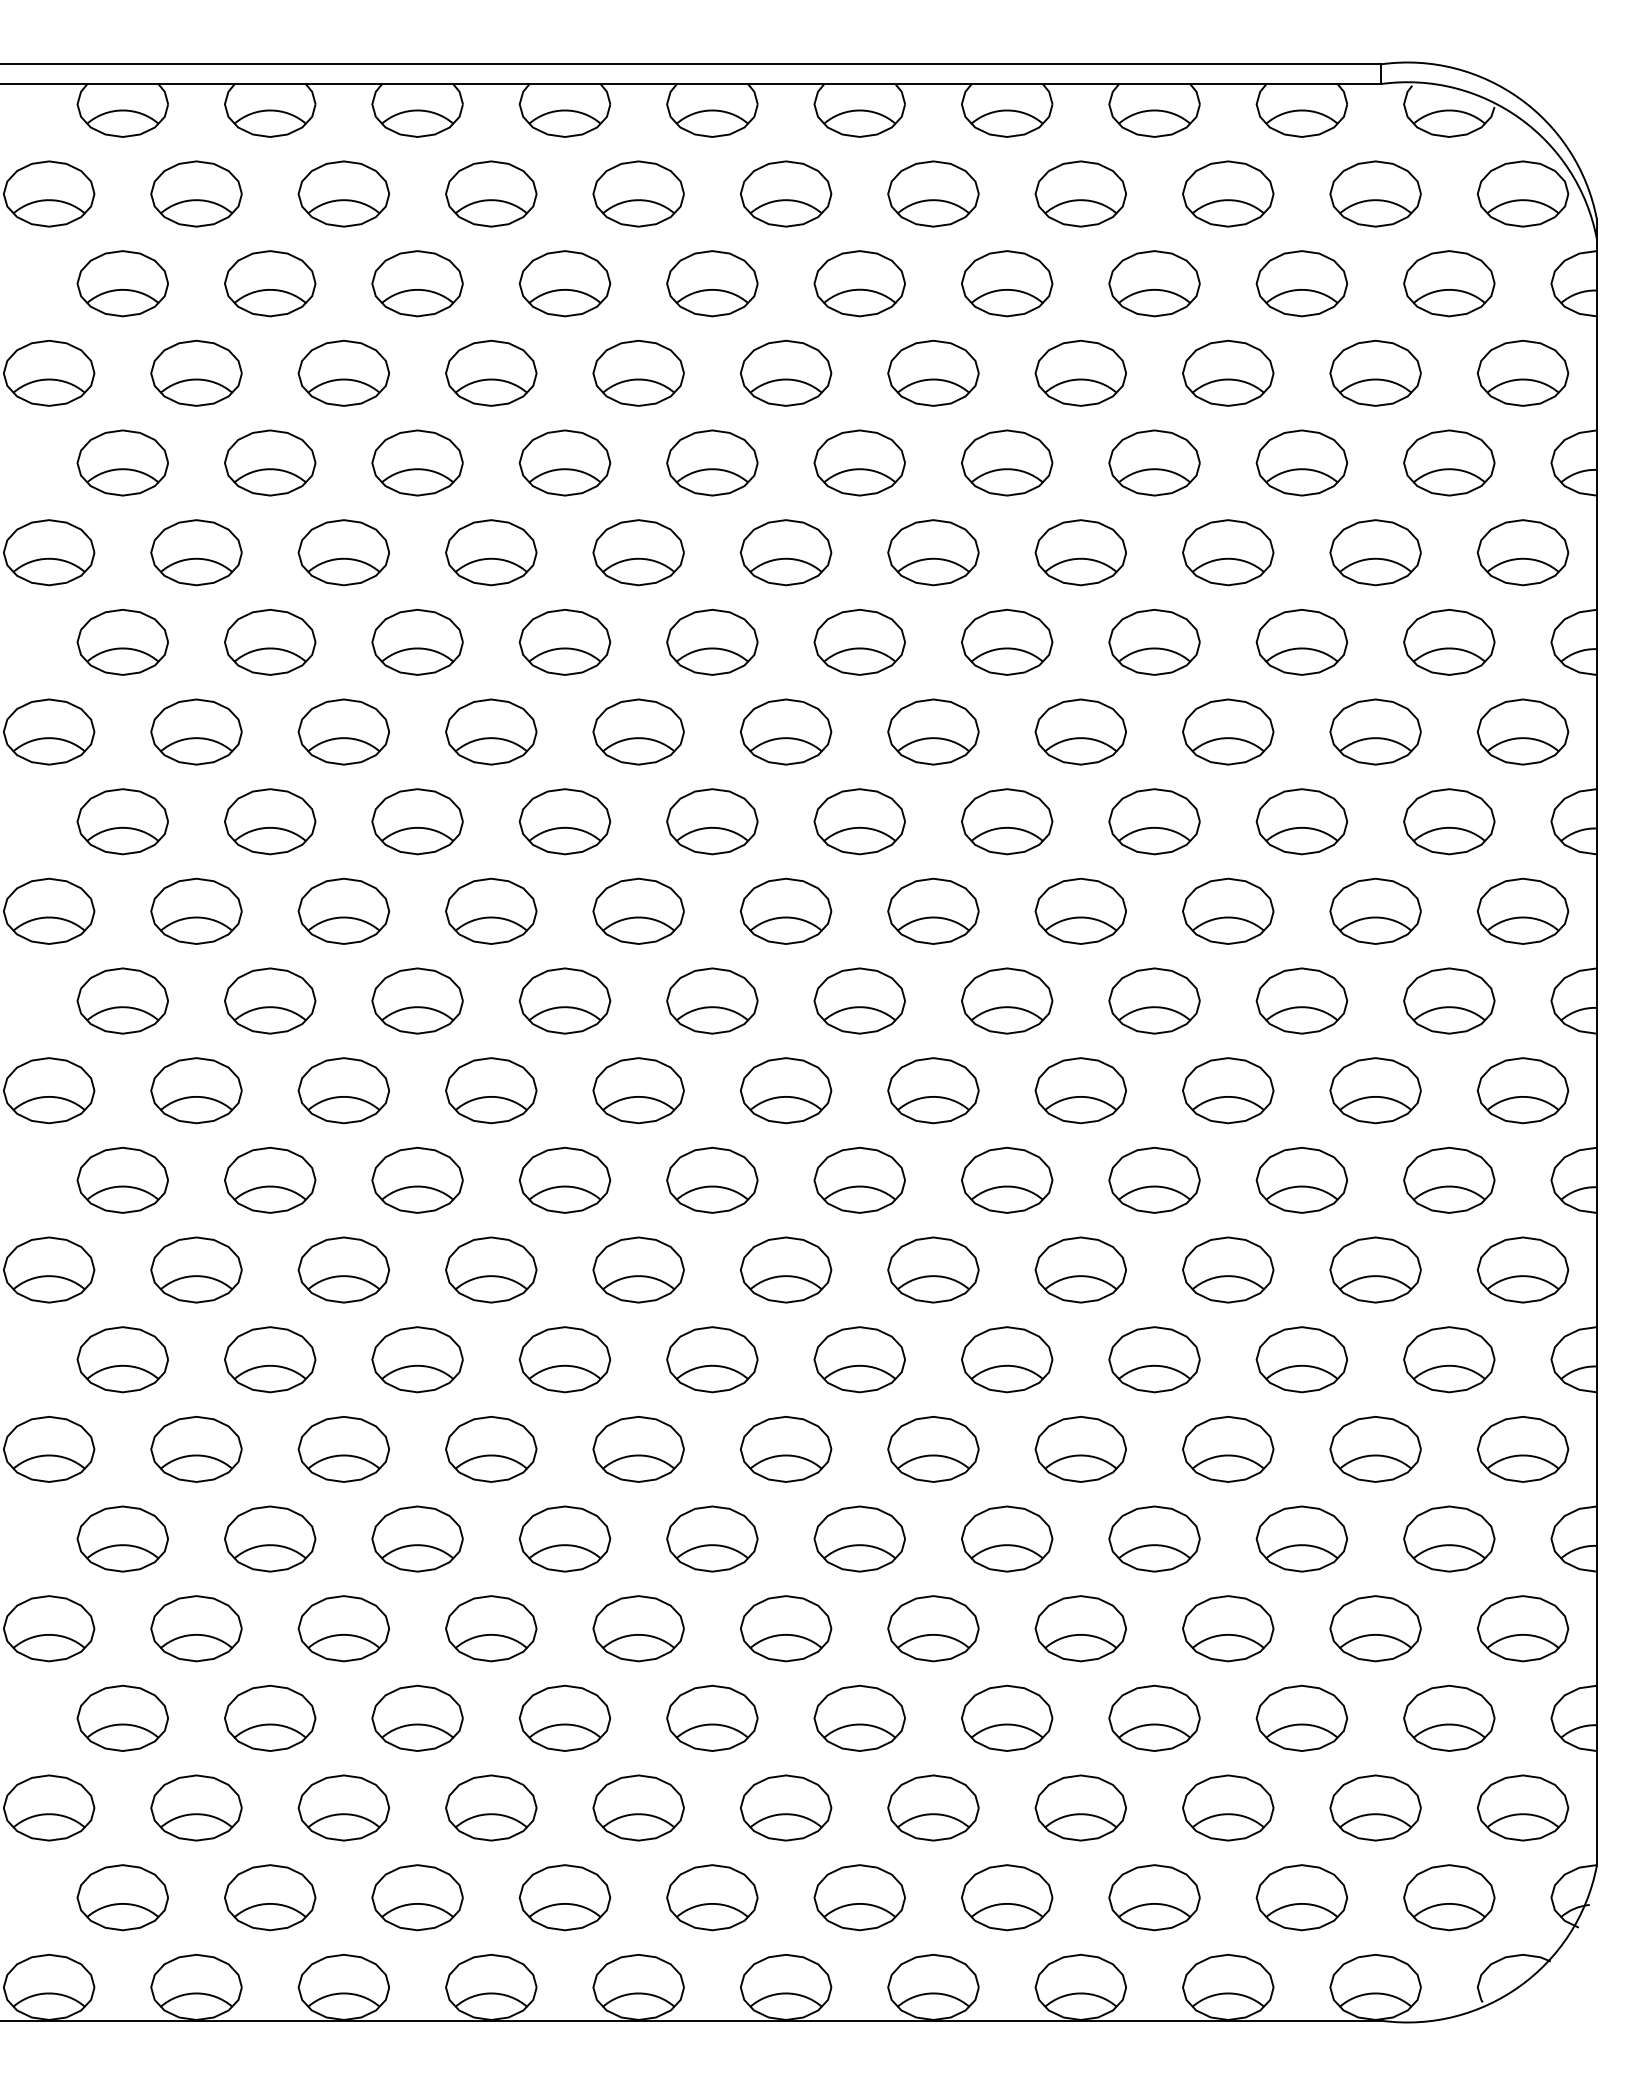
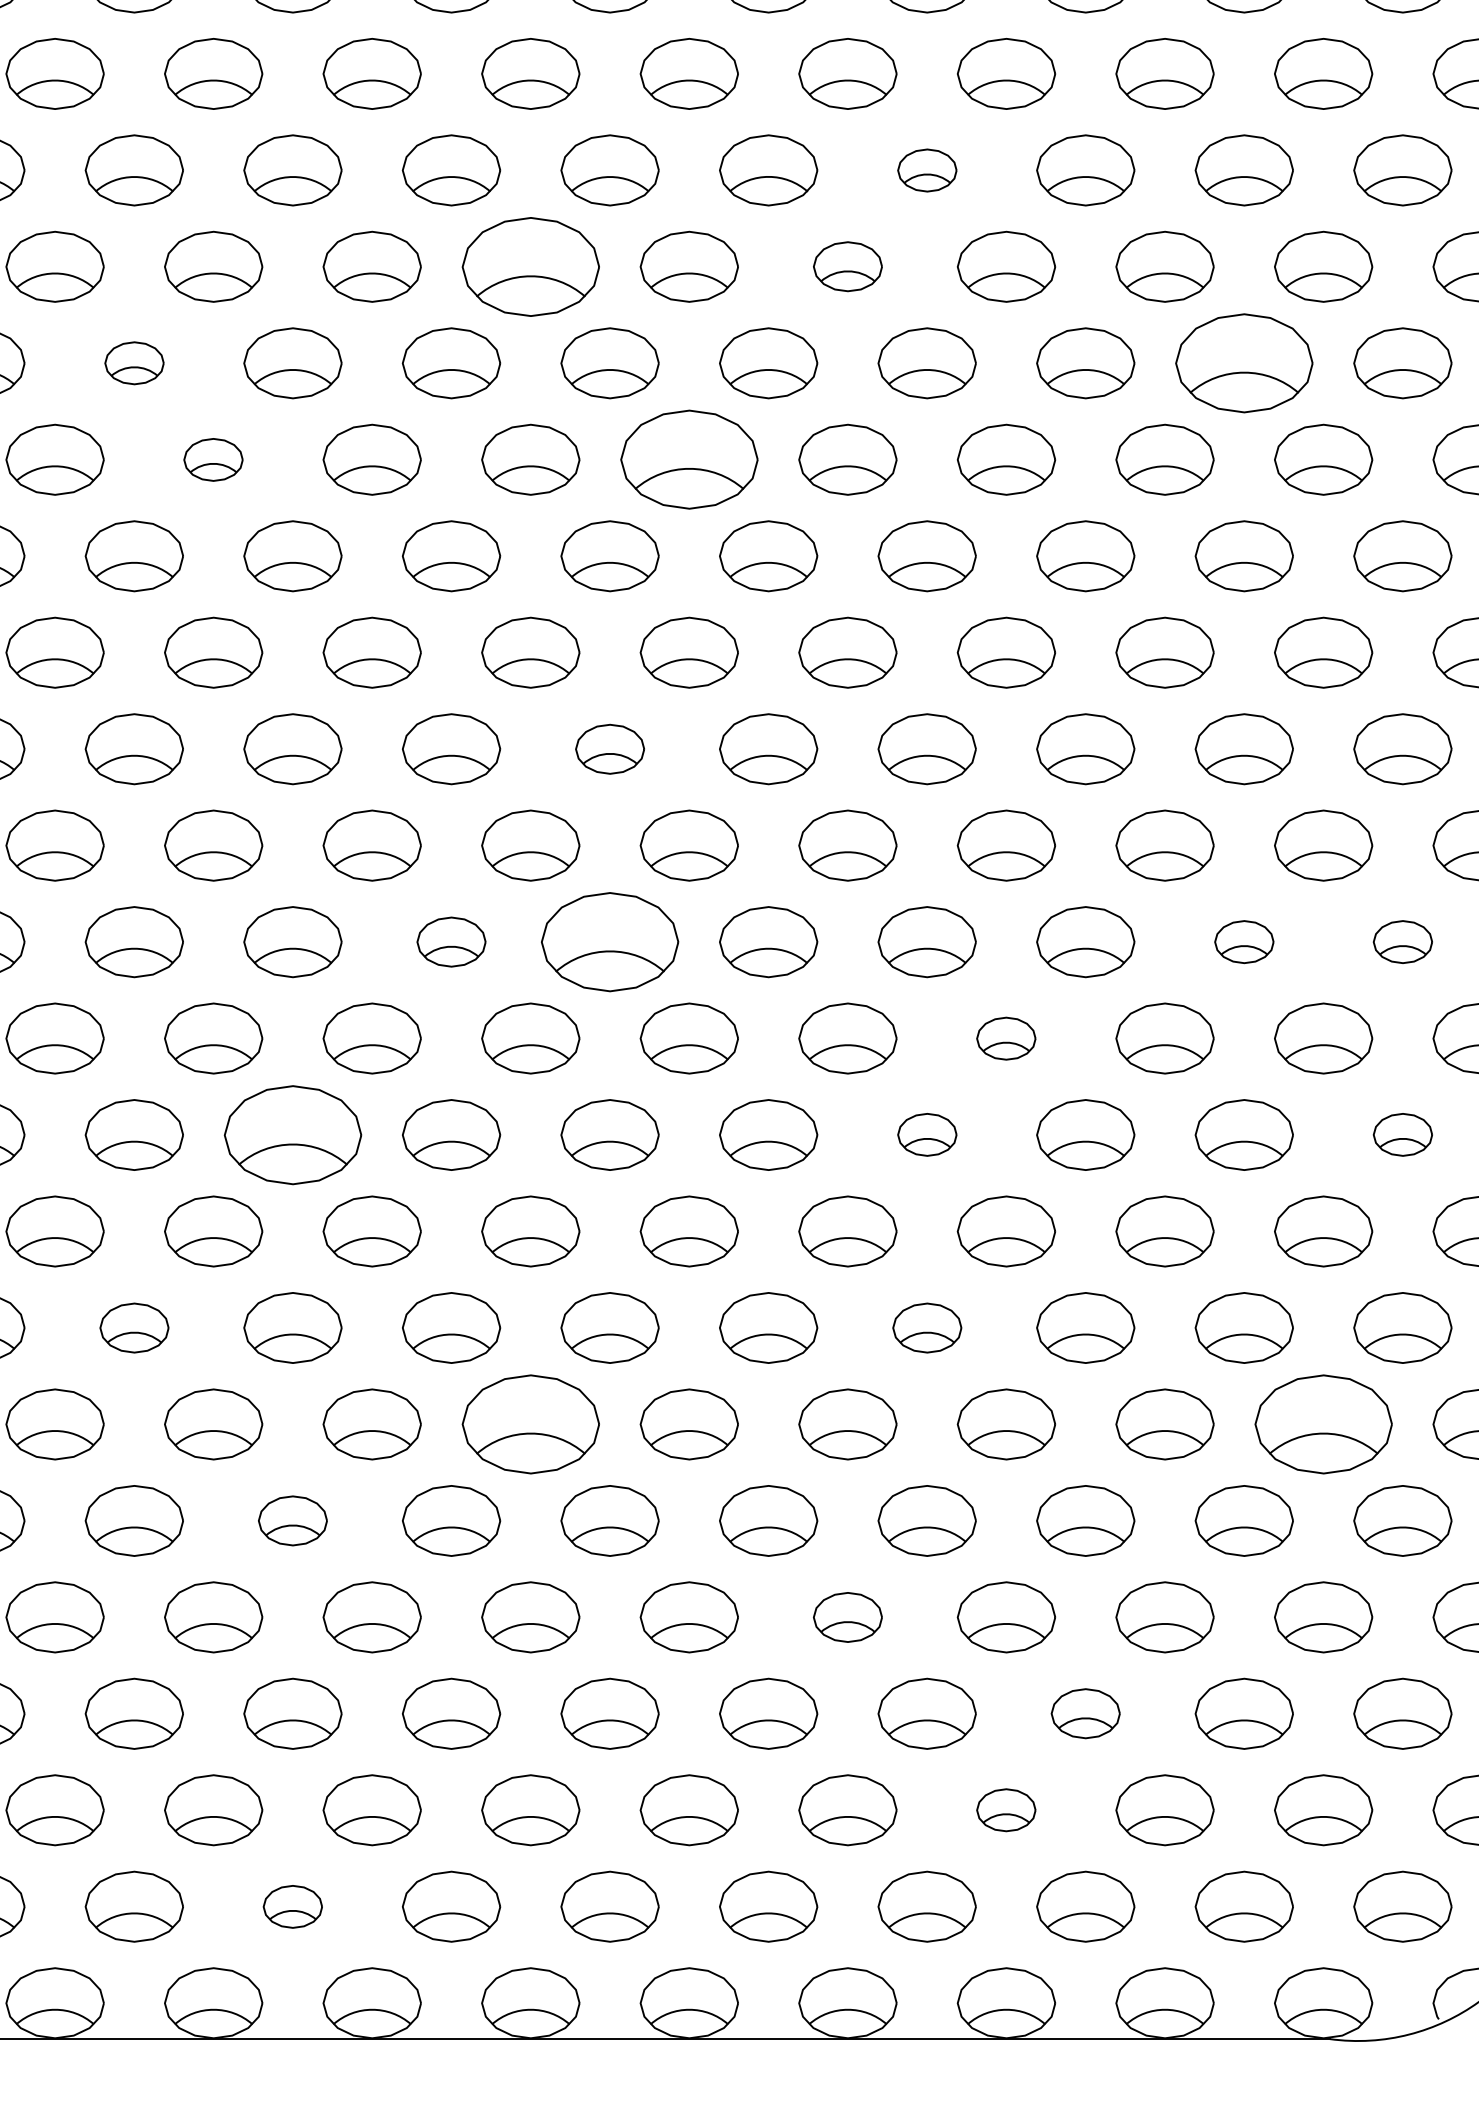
part: (1007, 283) -> (927, 170), size x0.6
part: (638, 372) -> (530, 265), size x1.4
part: (933, 372) -> (847, 265), size x0.7
part: (270, 462) -> (134, 362), size x0.6
part: (1301, 462) -> (1243, 362), size x1.4
part: (343, 552) -> (213, 459), size x0.6
part: (785, 552) -> (688, 459), size x1.4
part: (712, 821) -> (610, 748), size x0.7
part: (564, 1000) -> (450, 941), size x0.7
part: (712, 1000) -> (610, 941), size x1.4
part: (1301, 1000) -> (1243, 941), size x0.6
part: (1449, 1000) -> (1403, 941), size x0.6
part: (1080, 1090) -> (1006, 1038), size x0.6
part: (417, 1179) -> (292, 1134), size x1.4
part: (1007, 1179) -> (927, 1134), size x0.6
part: (1449, 1179) -> (1403, 1134), size x0.6
part: (270, 1359) -> (134, 1327), size x0.7
part: (1007, 1359) -> (927, 1327), size x0.7
part: (638, 1449) -> (530, 1424), size x1.4
part: (1375, 1449) -> (1323, 1424), size x1.4
part: (417, 1538) -> (292, 1520), size x0.7
part: (933, 1628) -> (847, 1617), size x0.7
part: (1154, 1717) -> (1085, 1712), size x0.7
part: (1080, 1807) -> (1006, 1809), size x0.6
part: (417, 1897) -> (292, 1906), size x0.6

